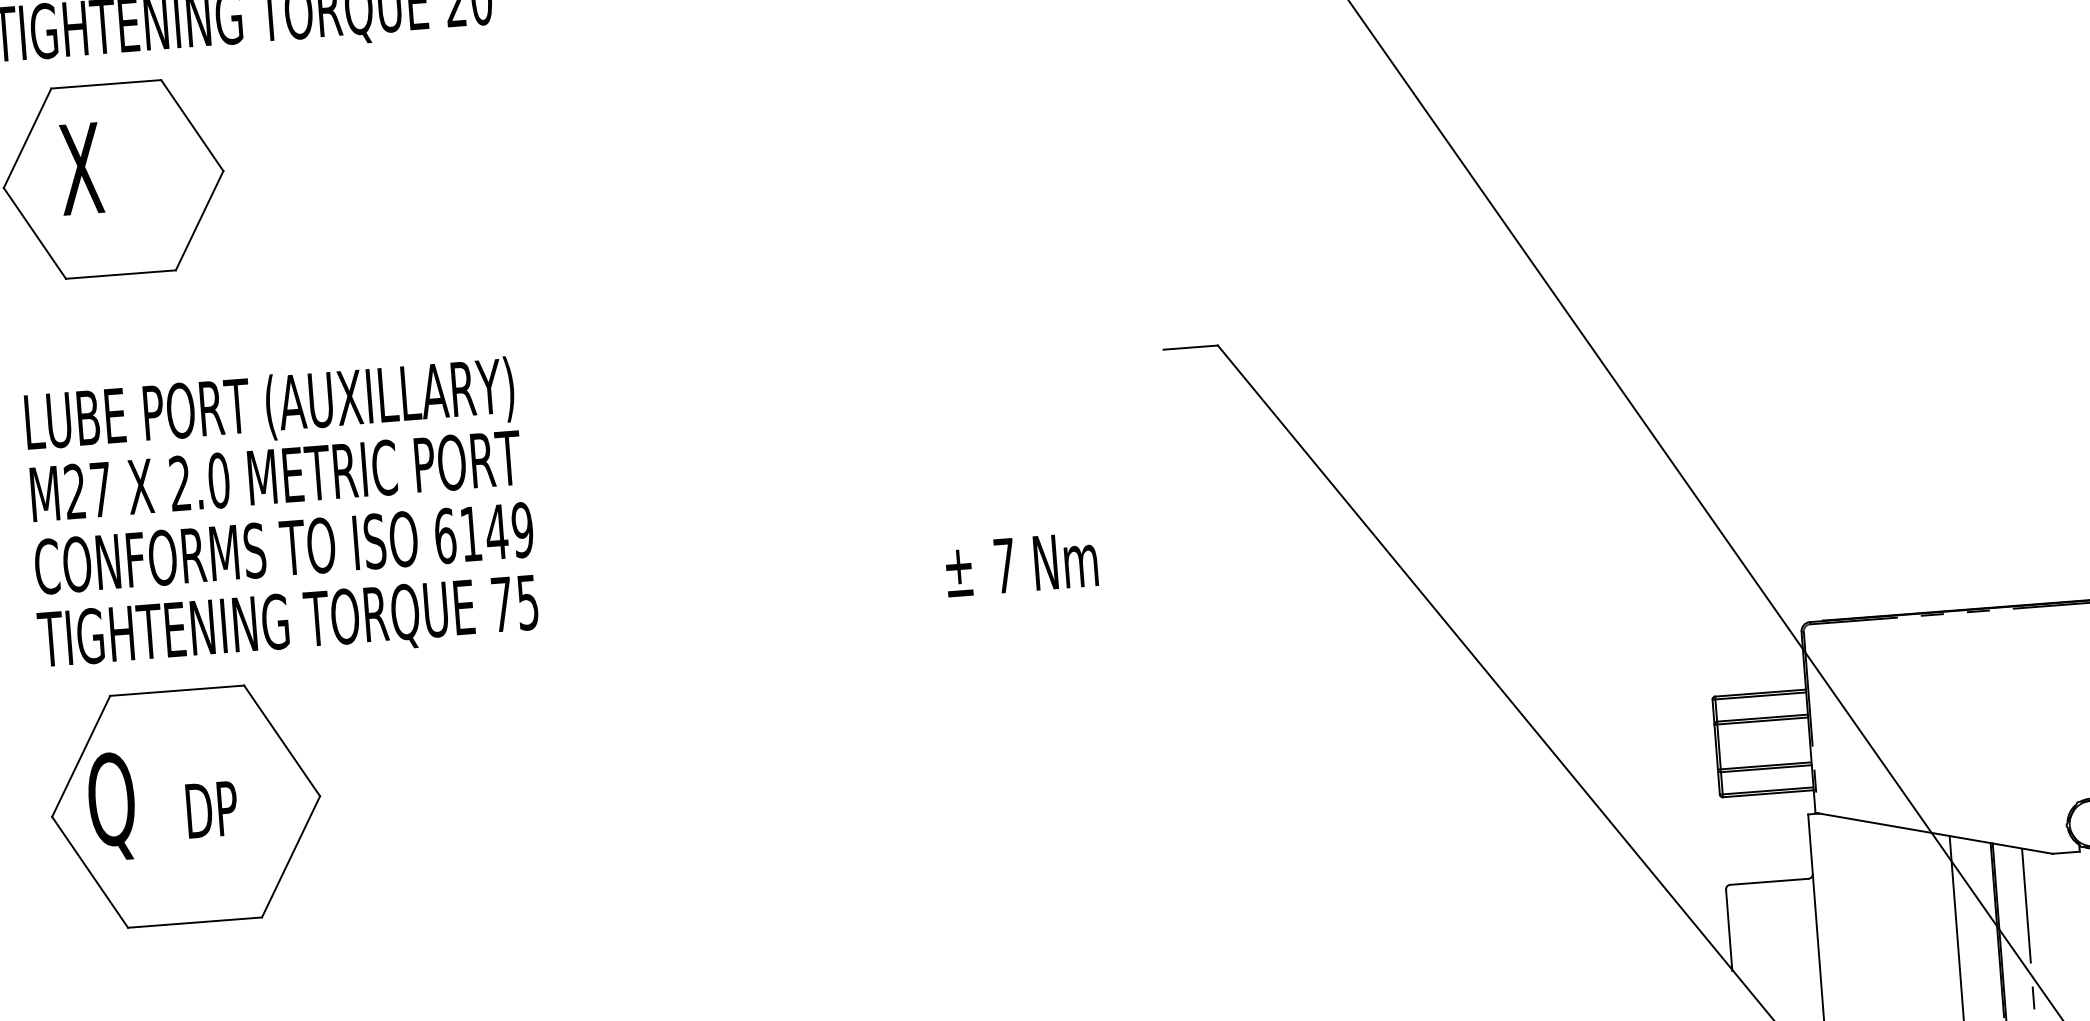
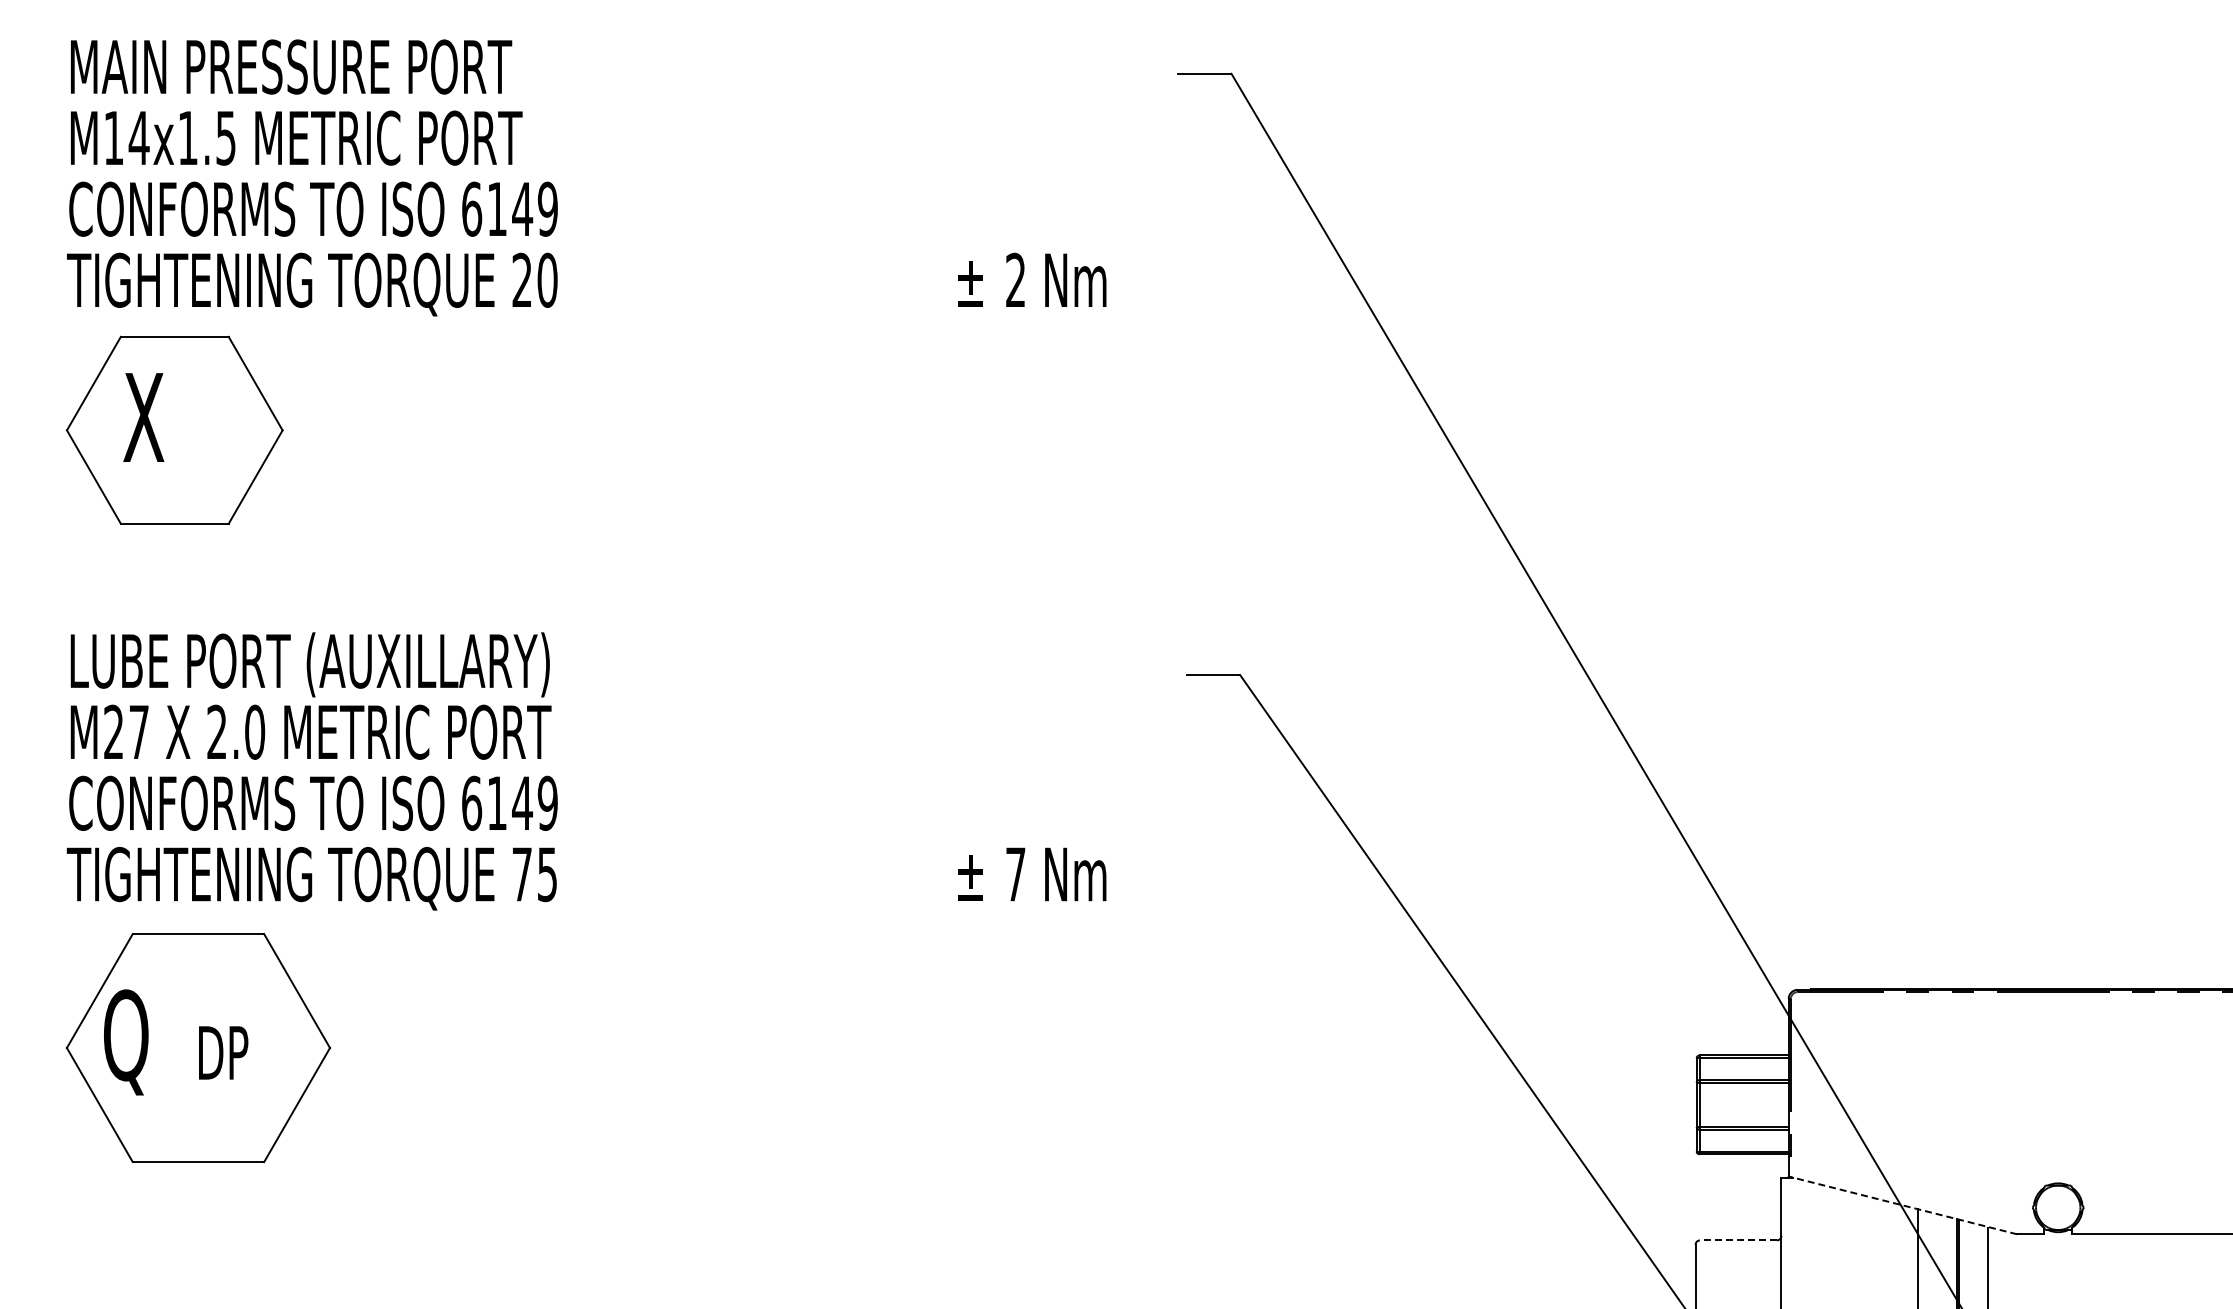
line: (1935, 833) -> (1904, 1205), solid -> dashed
line: (1769, 881) -> (1738, 1240), solid -> dashed

